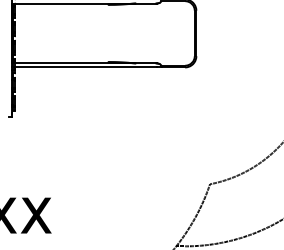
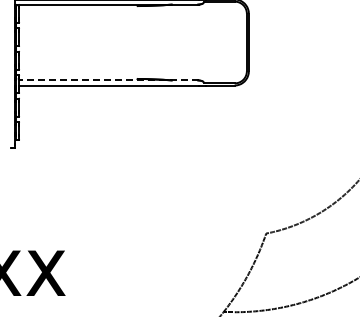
line: (86, 63) -> (109, 80), solid -> dashed

